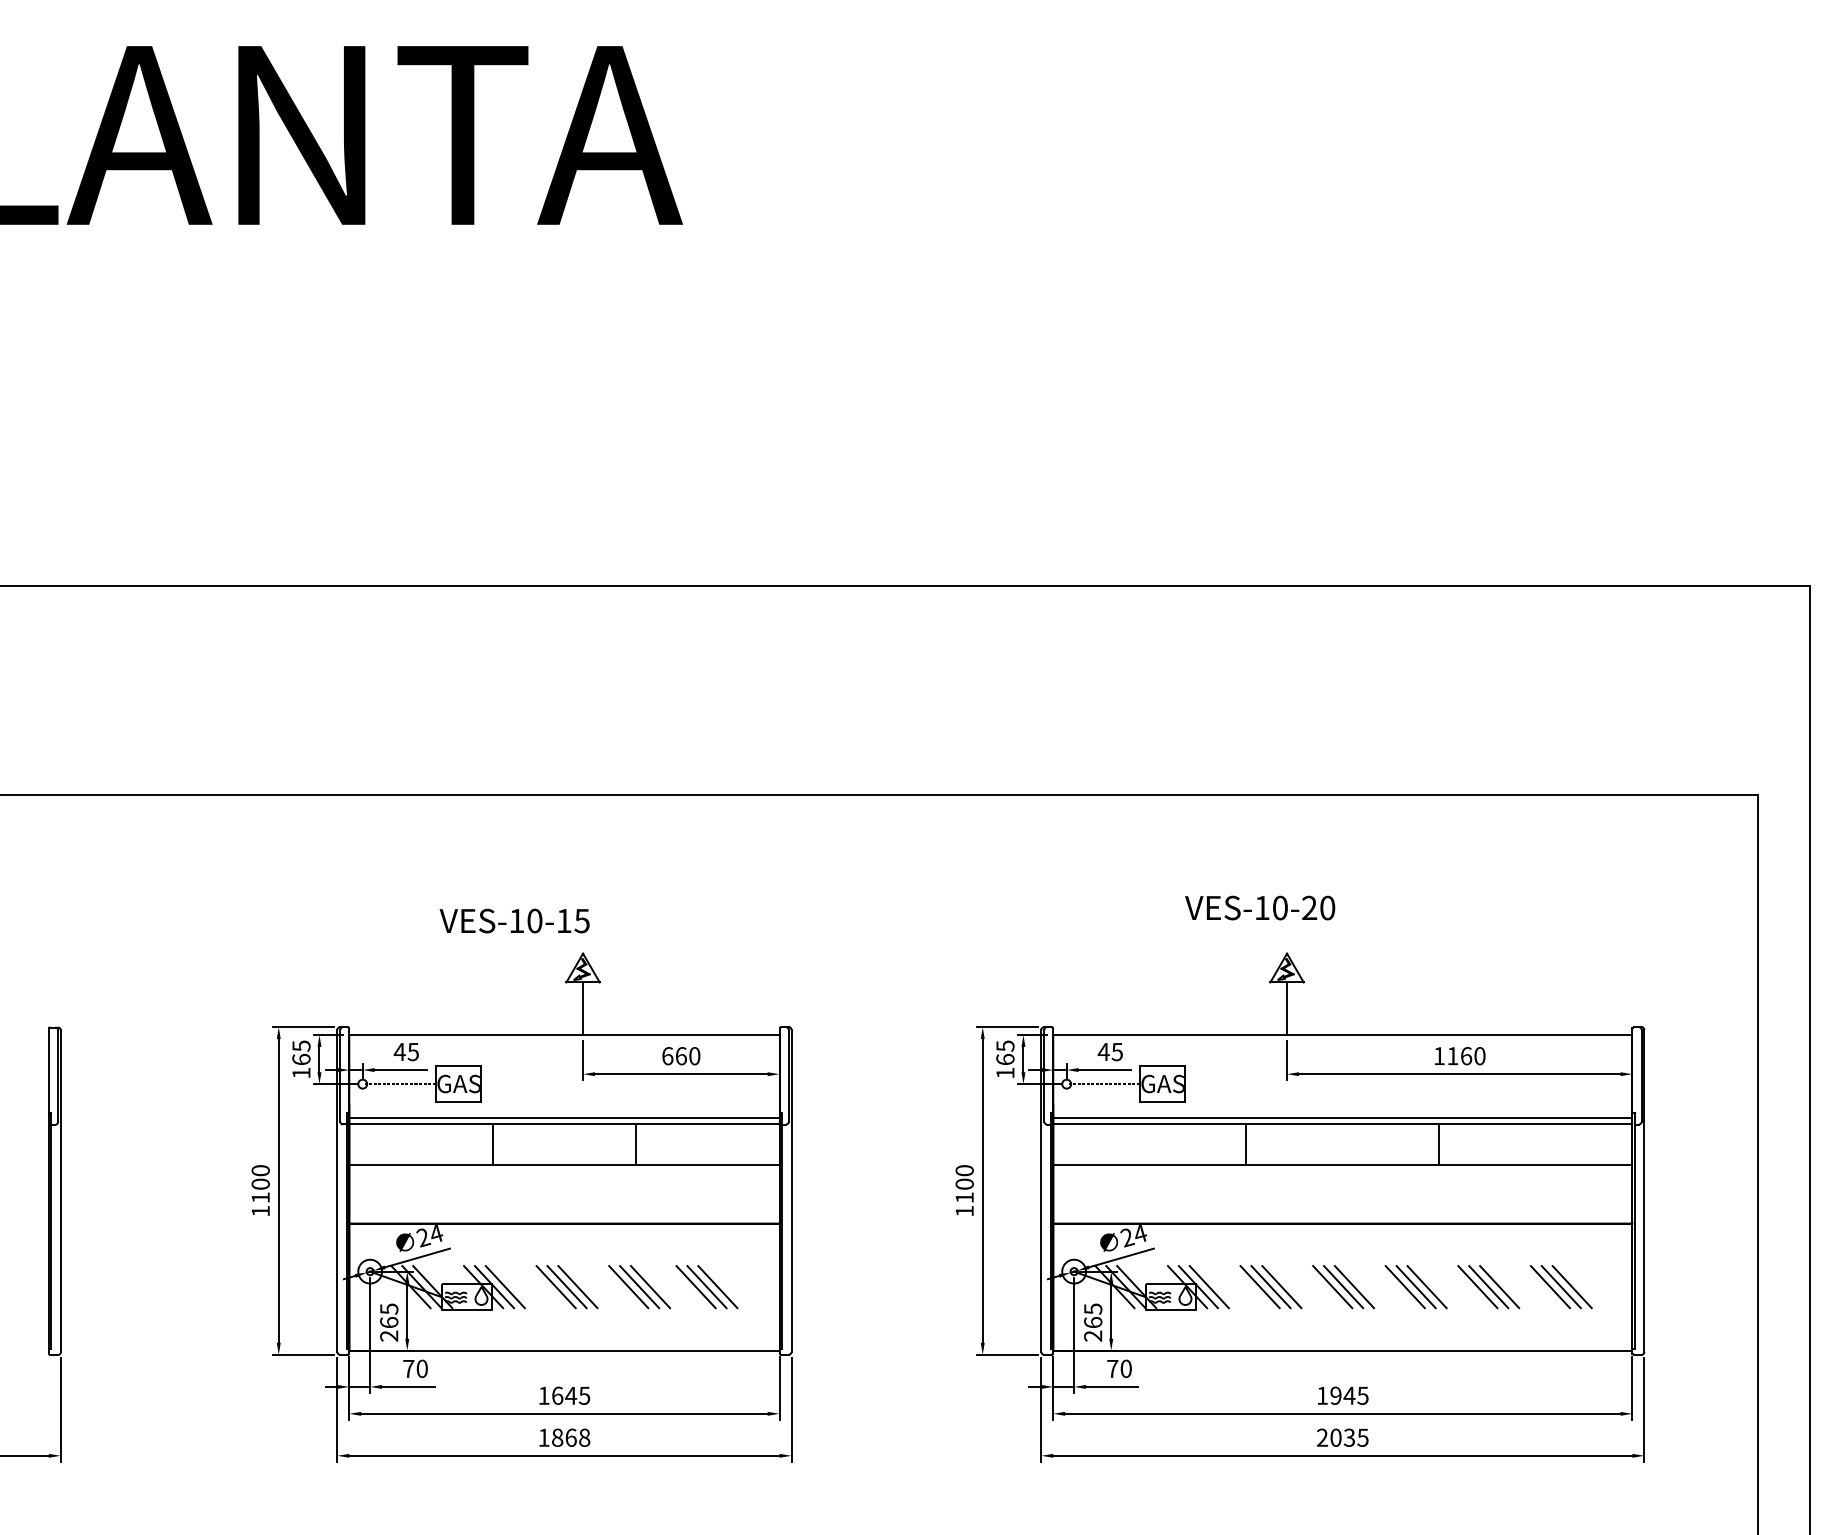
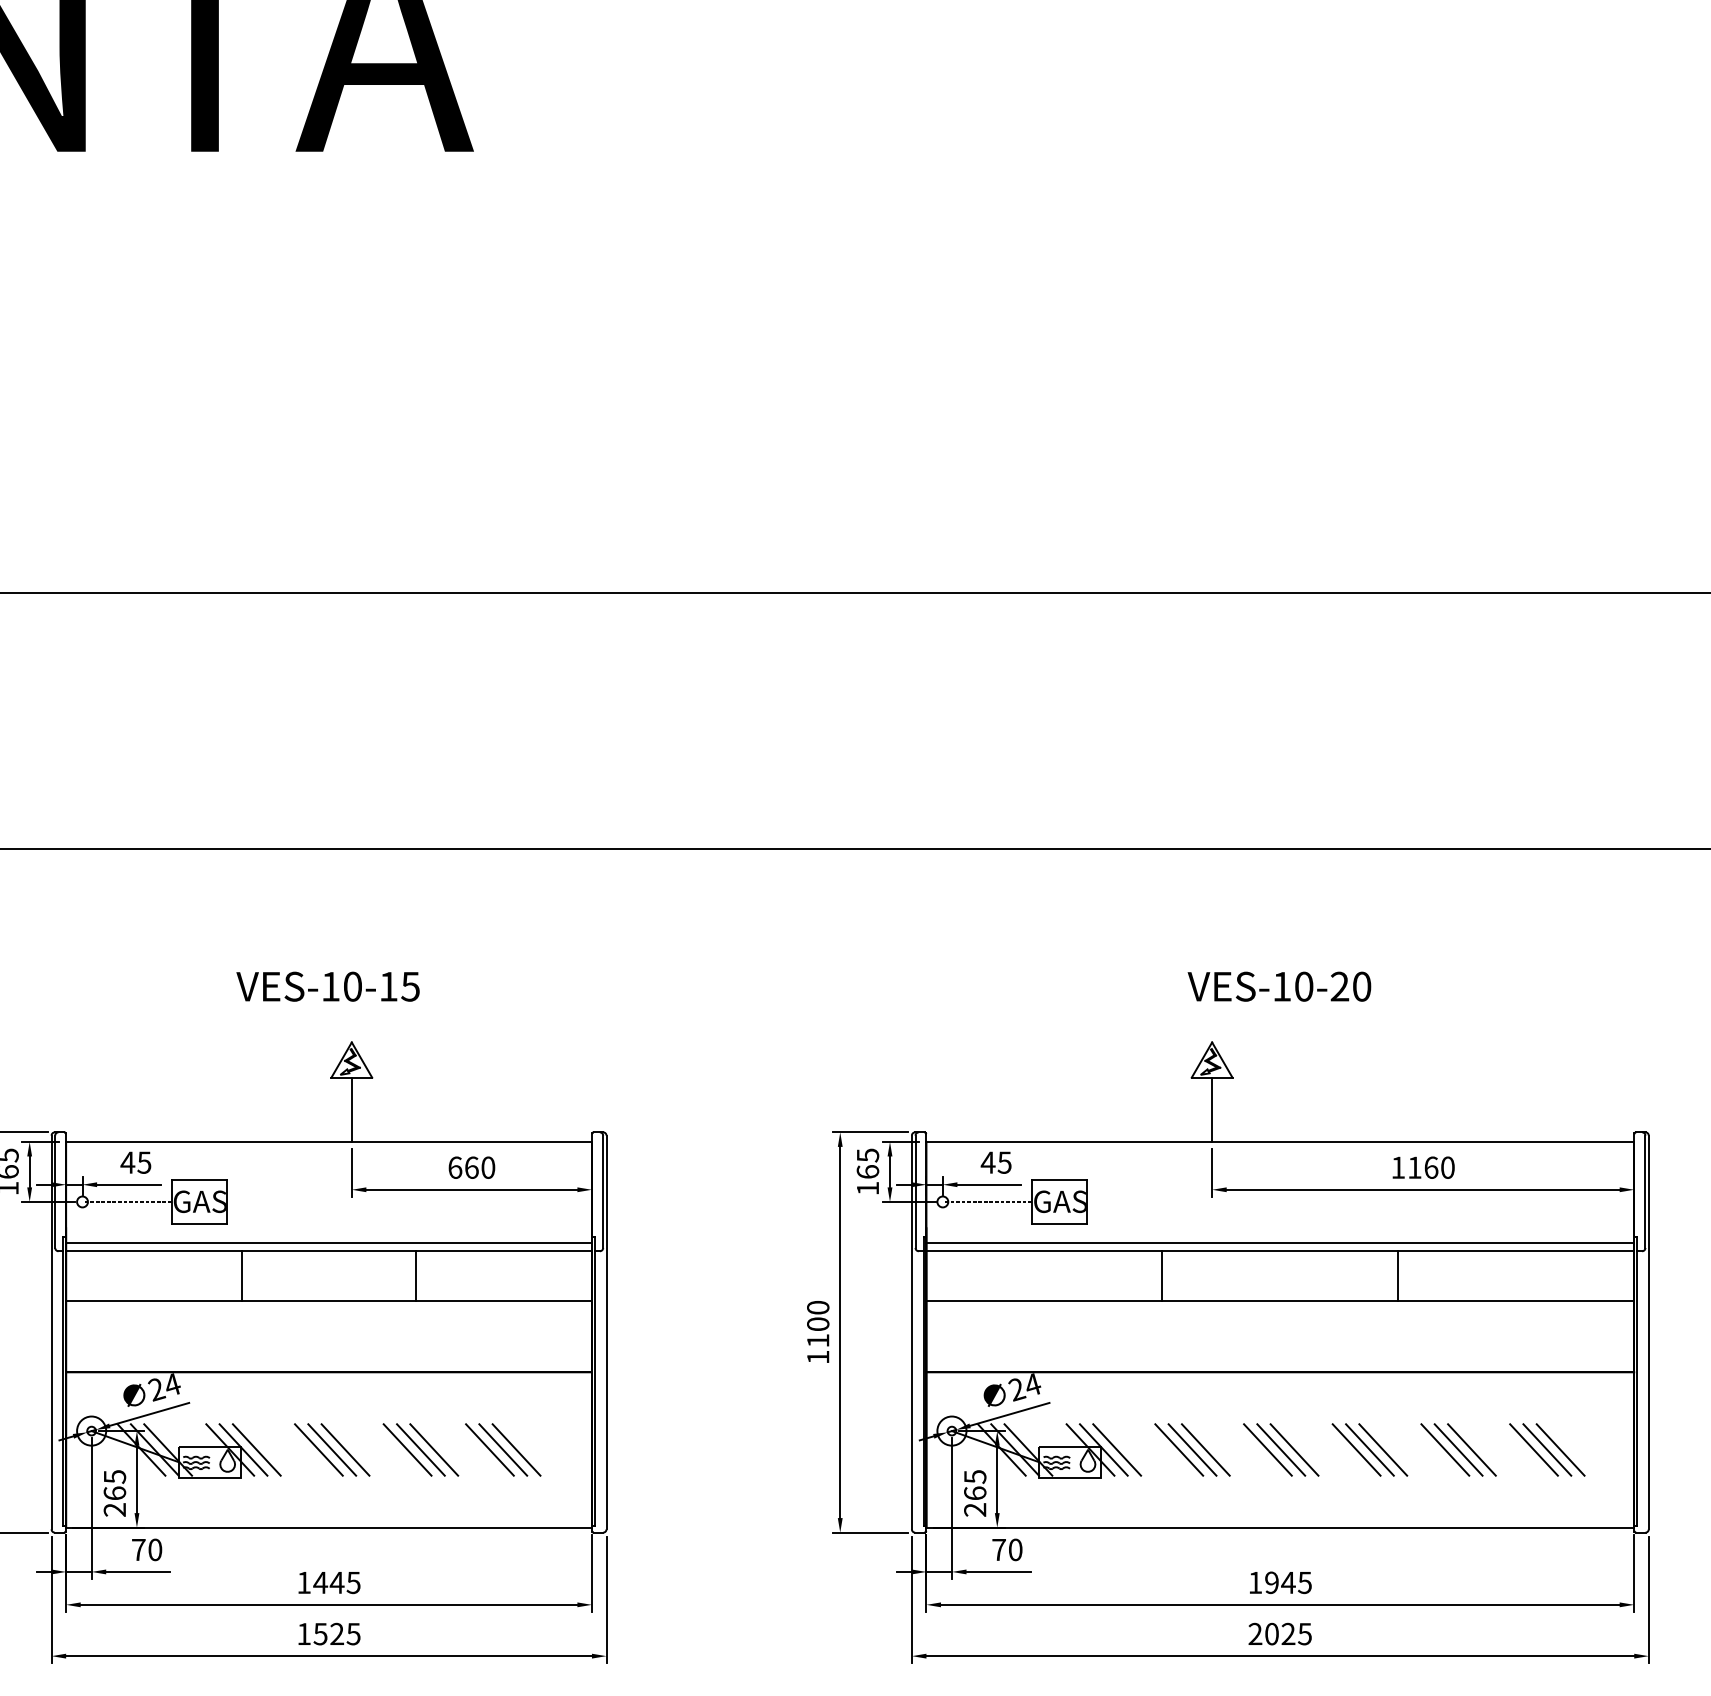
text: (1260, 907) -> (1279, 986), moved
text: (514, 920) -> (327, 986), moved
text: (557, 1395) -> (320, 1582), 1645 -> 1445
text: (570, 1437) -> (336, 1633), 1868 -> 1525
text: (1349, 1437) -> (1288, 1633), 2035 -> 2025

